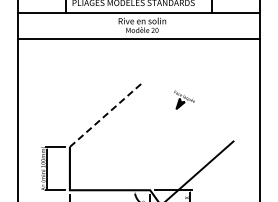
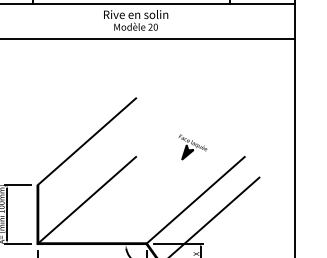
part: (184, 99) -> (193, 146), moved
line: (106, 114) -> (87, 141), dashed -> solid
line: (105, 158) -> (86, 200), added
line: (186, 158) -> (195, 200), added

